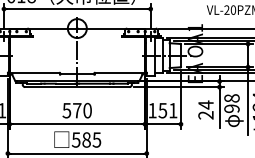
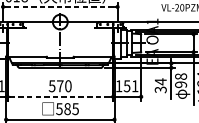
line: (77, 9) -> (60, 7), solid -> dashed
text: (205, 115) -> (160, 89), 24 -> 34
line: (77, 124) -> (60, 97), solid -> dashed

